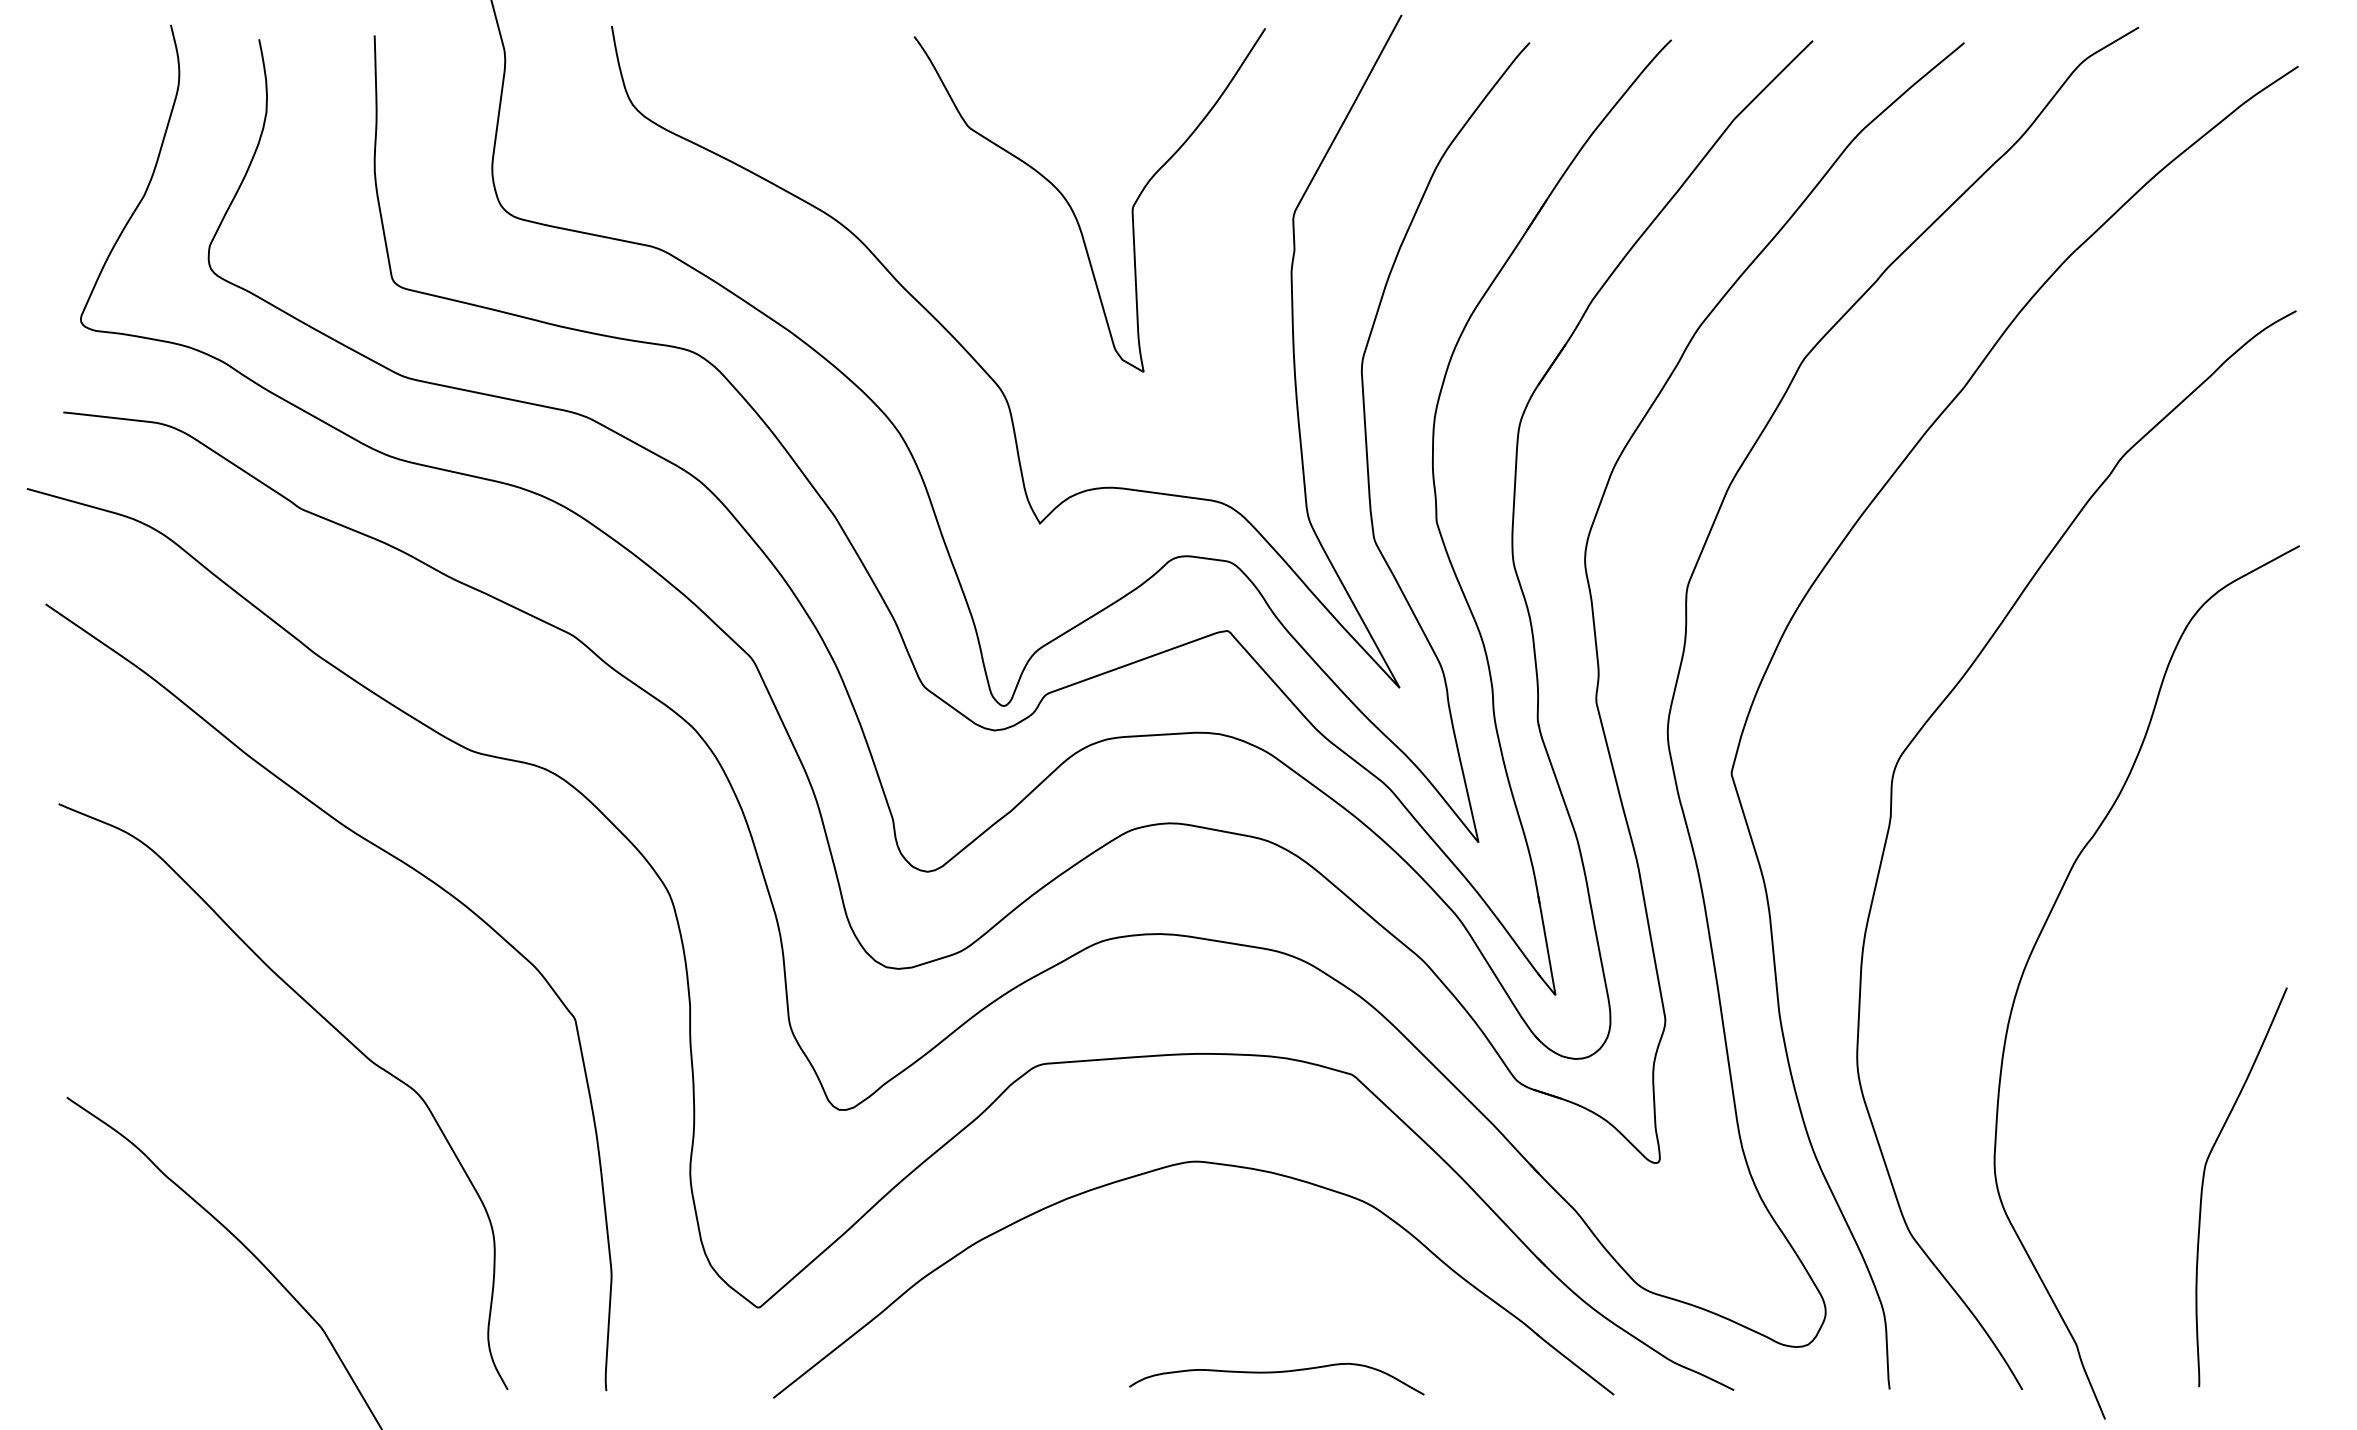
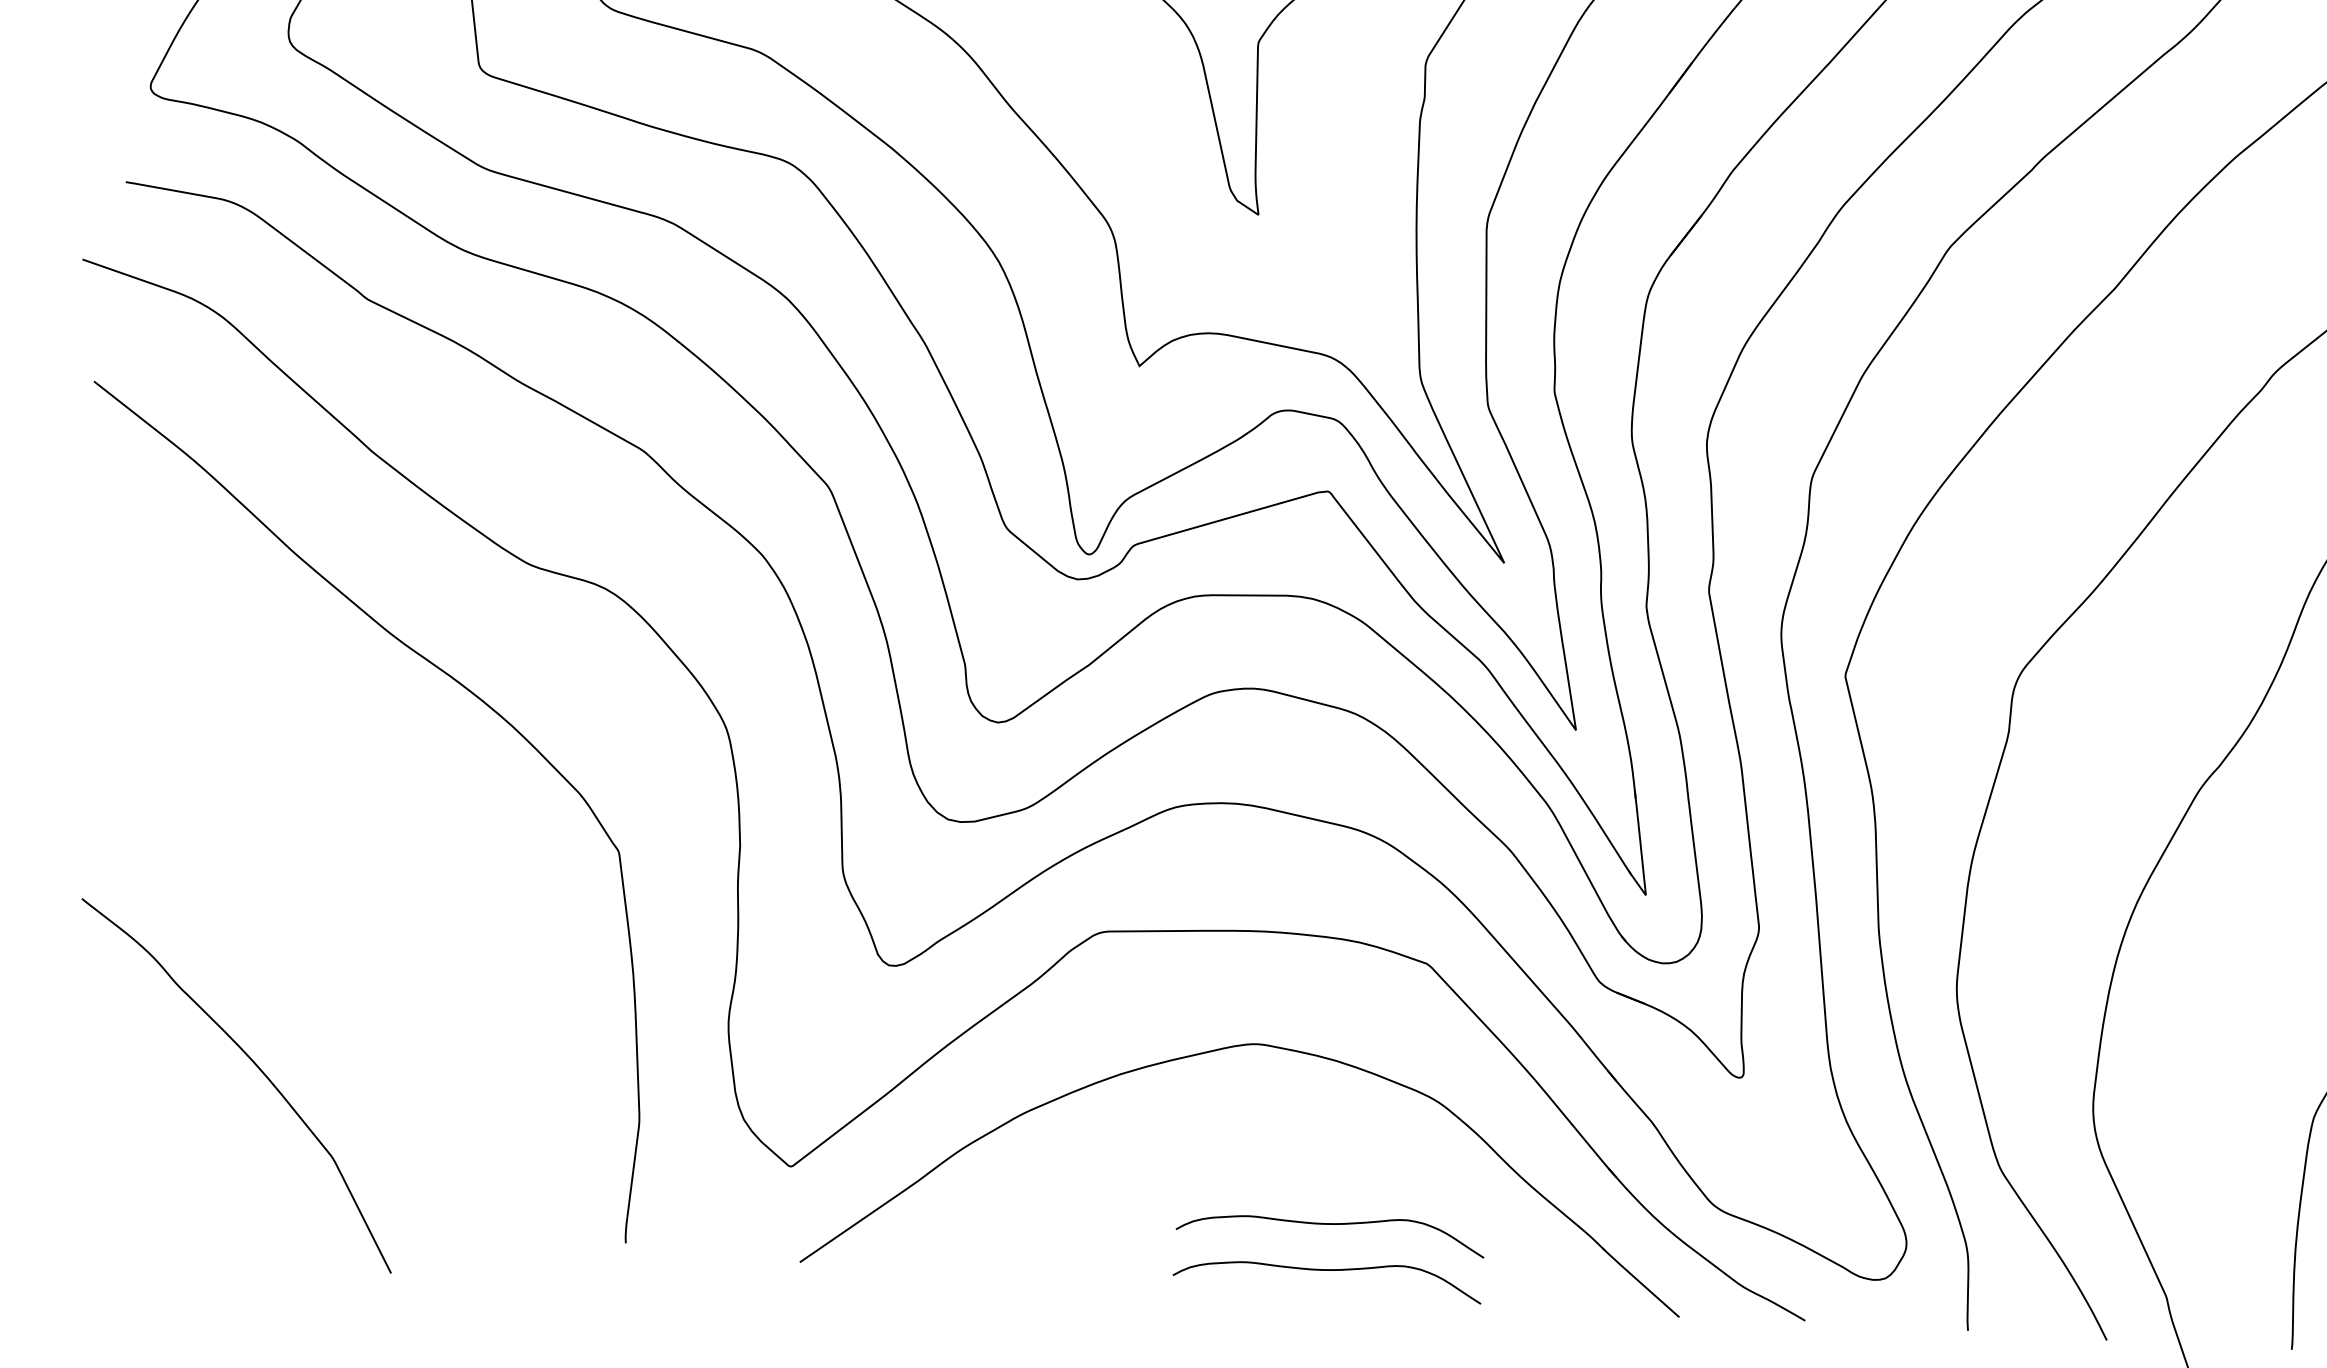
curve: (342, 1036) -> (374, 854), removed
curve: (1276, 1329) -> (1330, 1225), added

